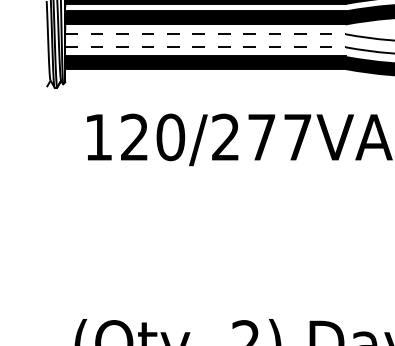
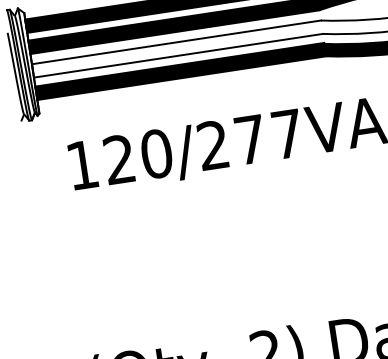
line: (206, 34) -> (177, 42), dashed -> solid
line: (206, 47) -> (179, 55), dashed -> solid

